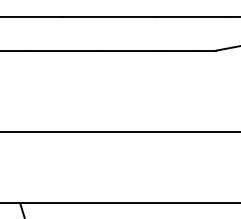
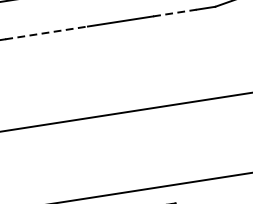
line: (63, 50) -> (47, 32), solid -> dashed
line: (179, 50) -> (174, 12), solid -> dashed

